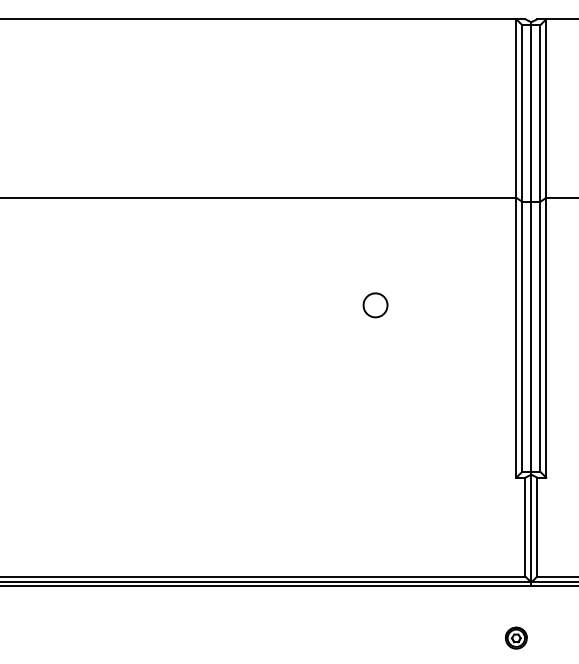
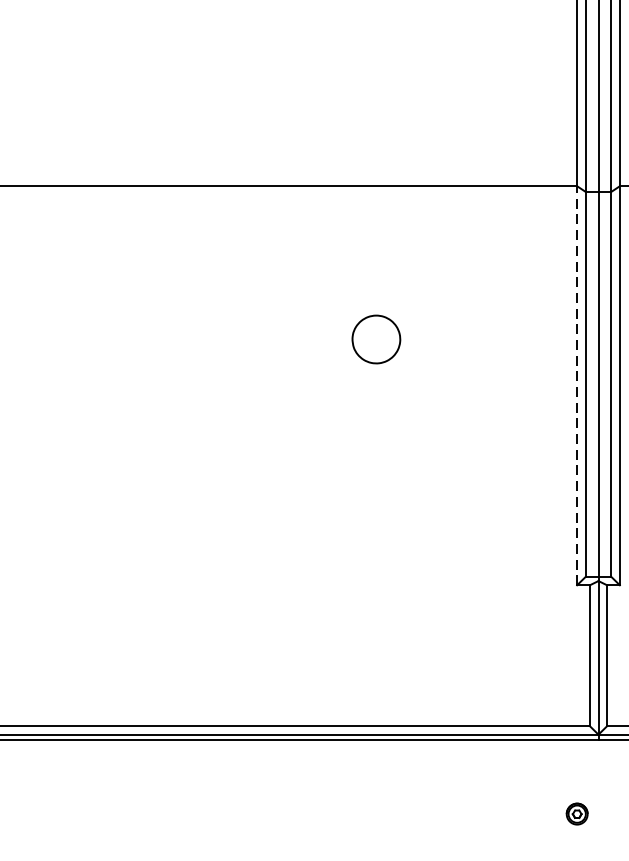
part: (375, 305) -> (376, 339), size x1.4
line: (516, 337) -> (577, 385), solid -> dashed
part: (516, 637) -> (577, 813), size x0.7

